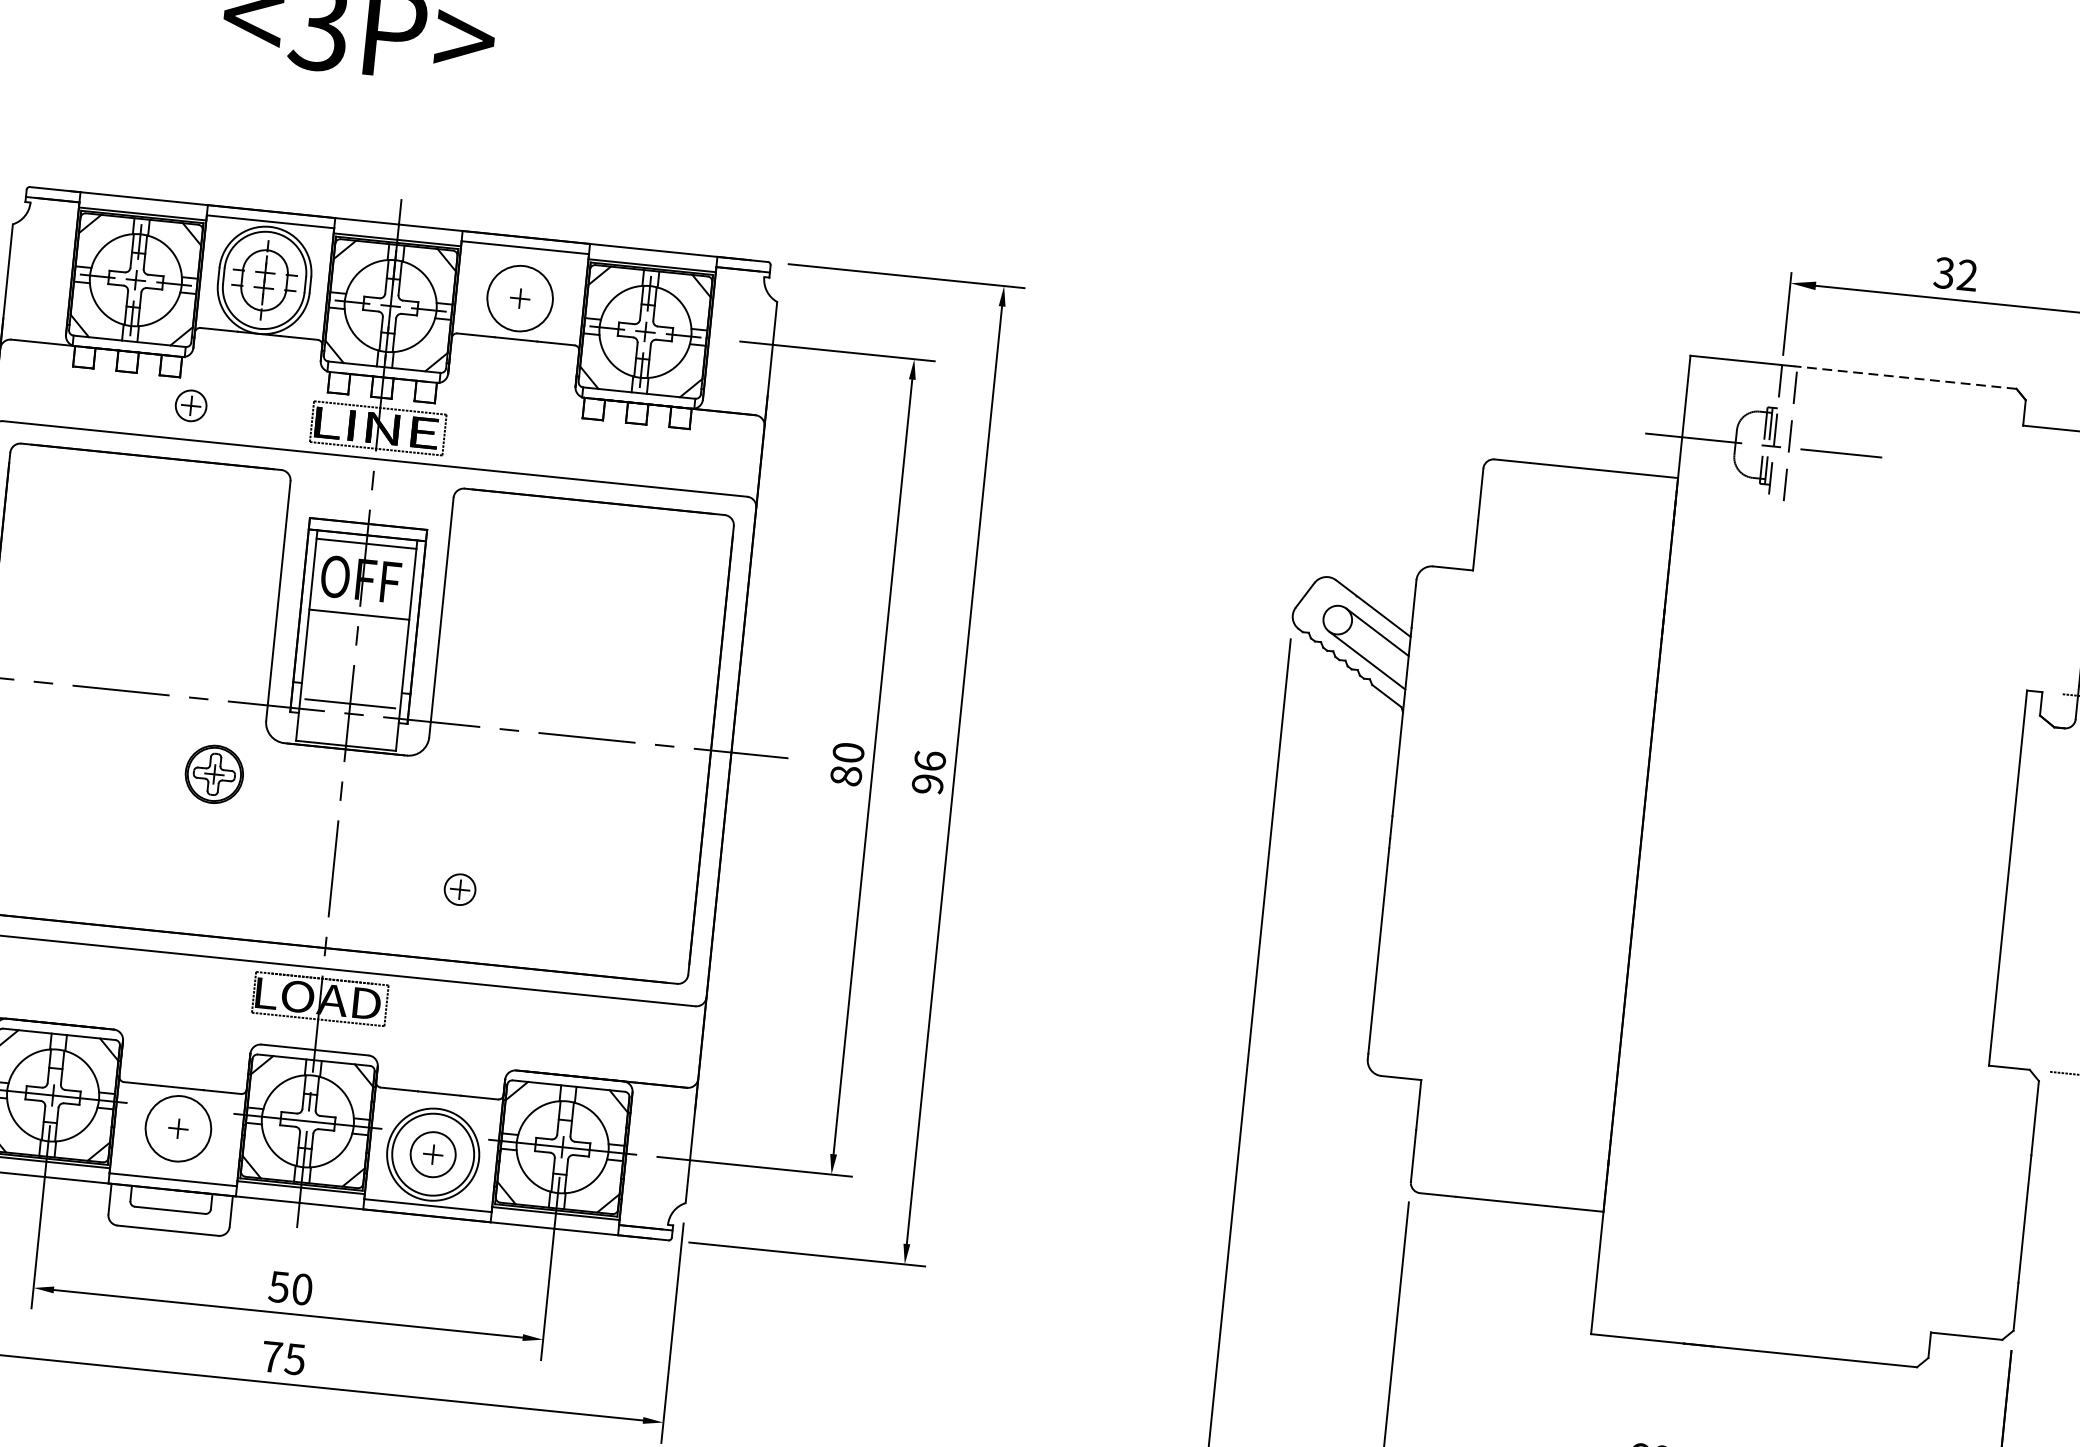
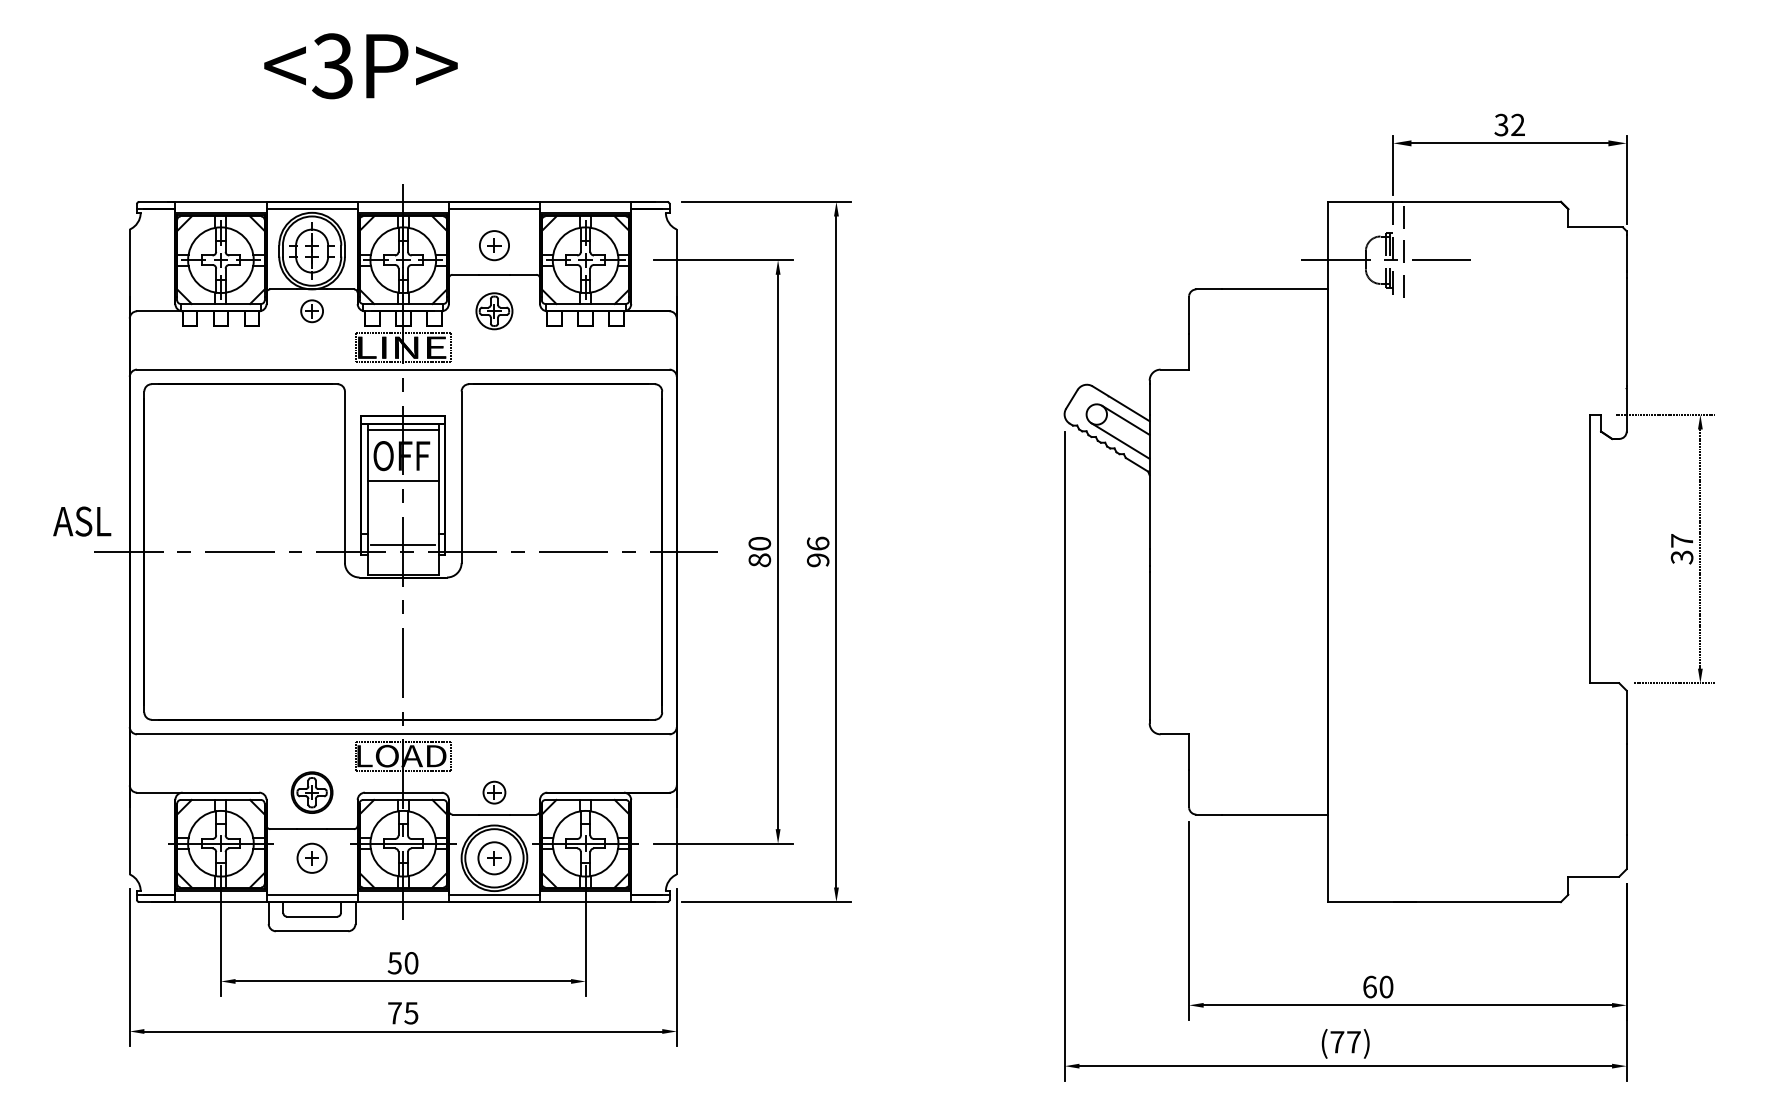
circle: (520, 298) -> (494, 245), size x0.62
line: (1905, 377) -> (1481, 201), dashed -> solid
part: (510, 390) -> (494, 311), added
part: (190, 406) -> (311, 311), moved
part: (213, 774) -> (311, 792), moved
part: (460, 889) -> (494, 792), moved
circle: (177, 1127) -> (311, 857), size x0.62

